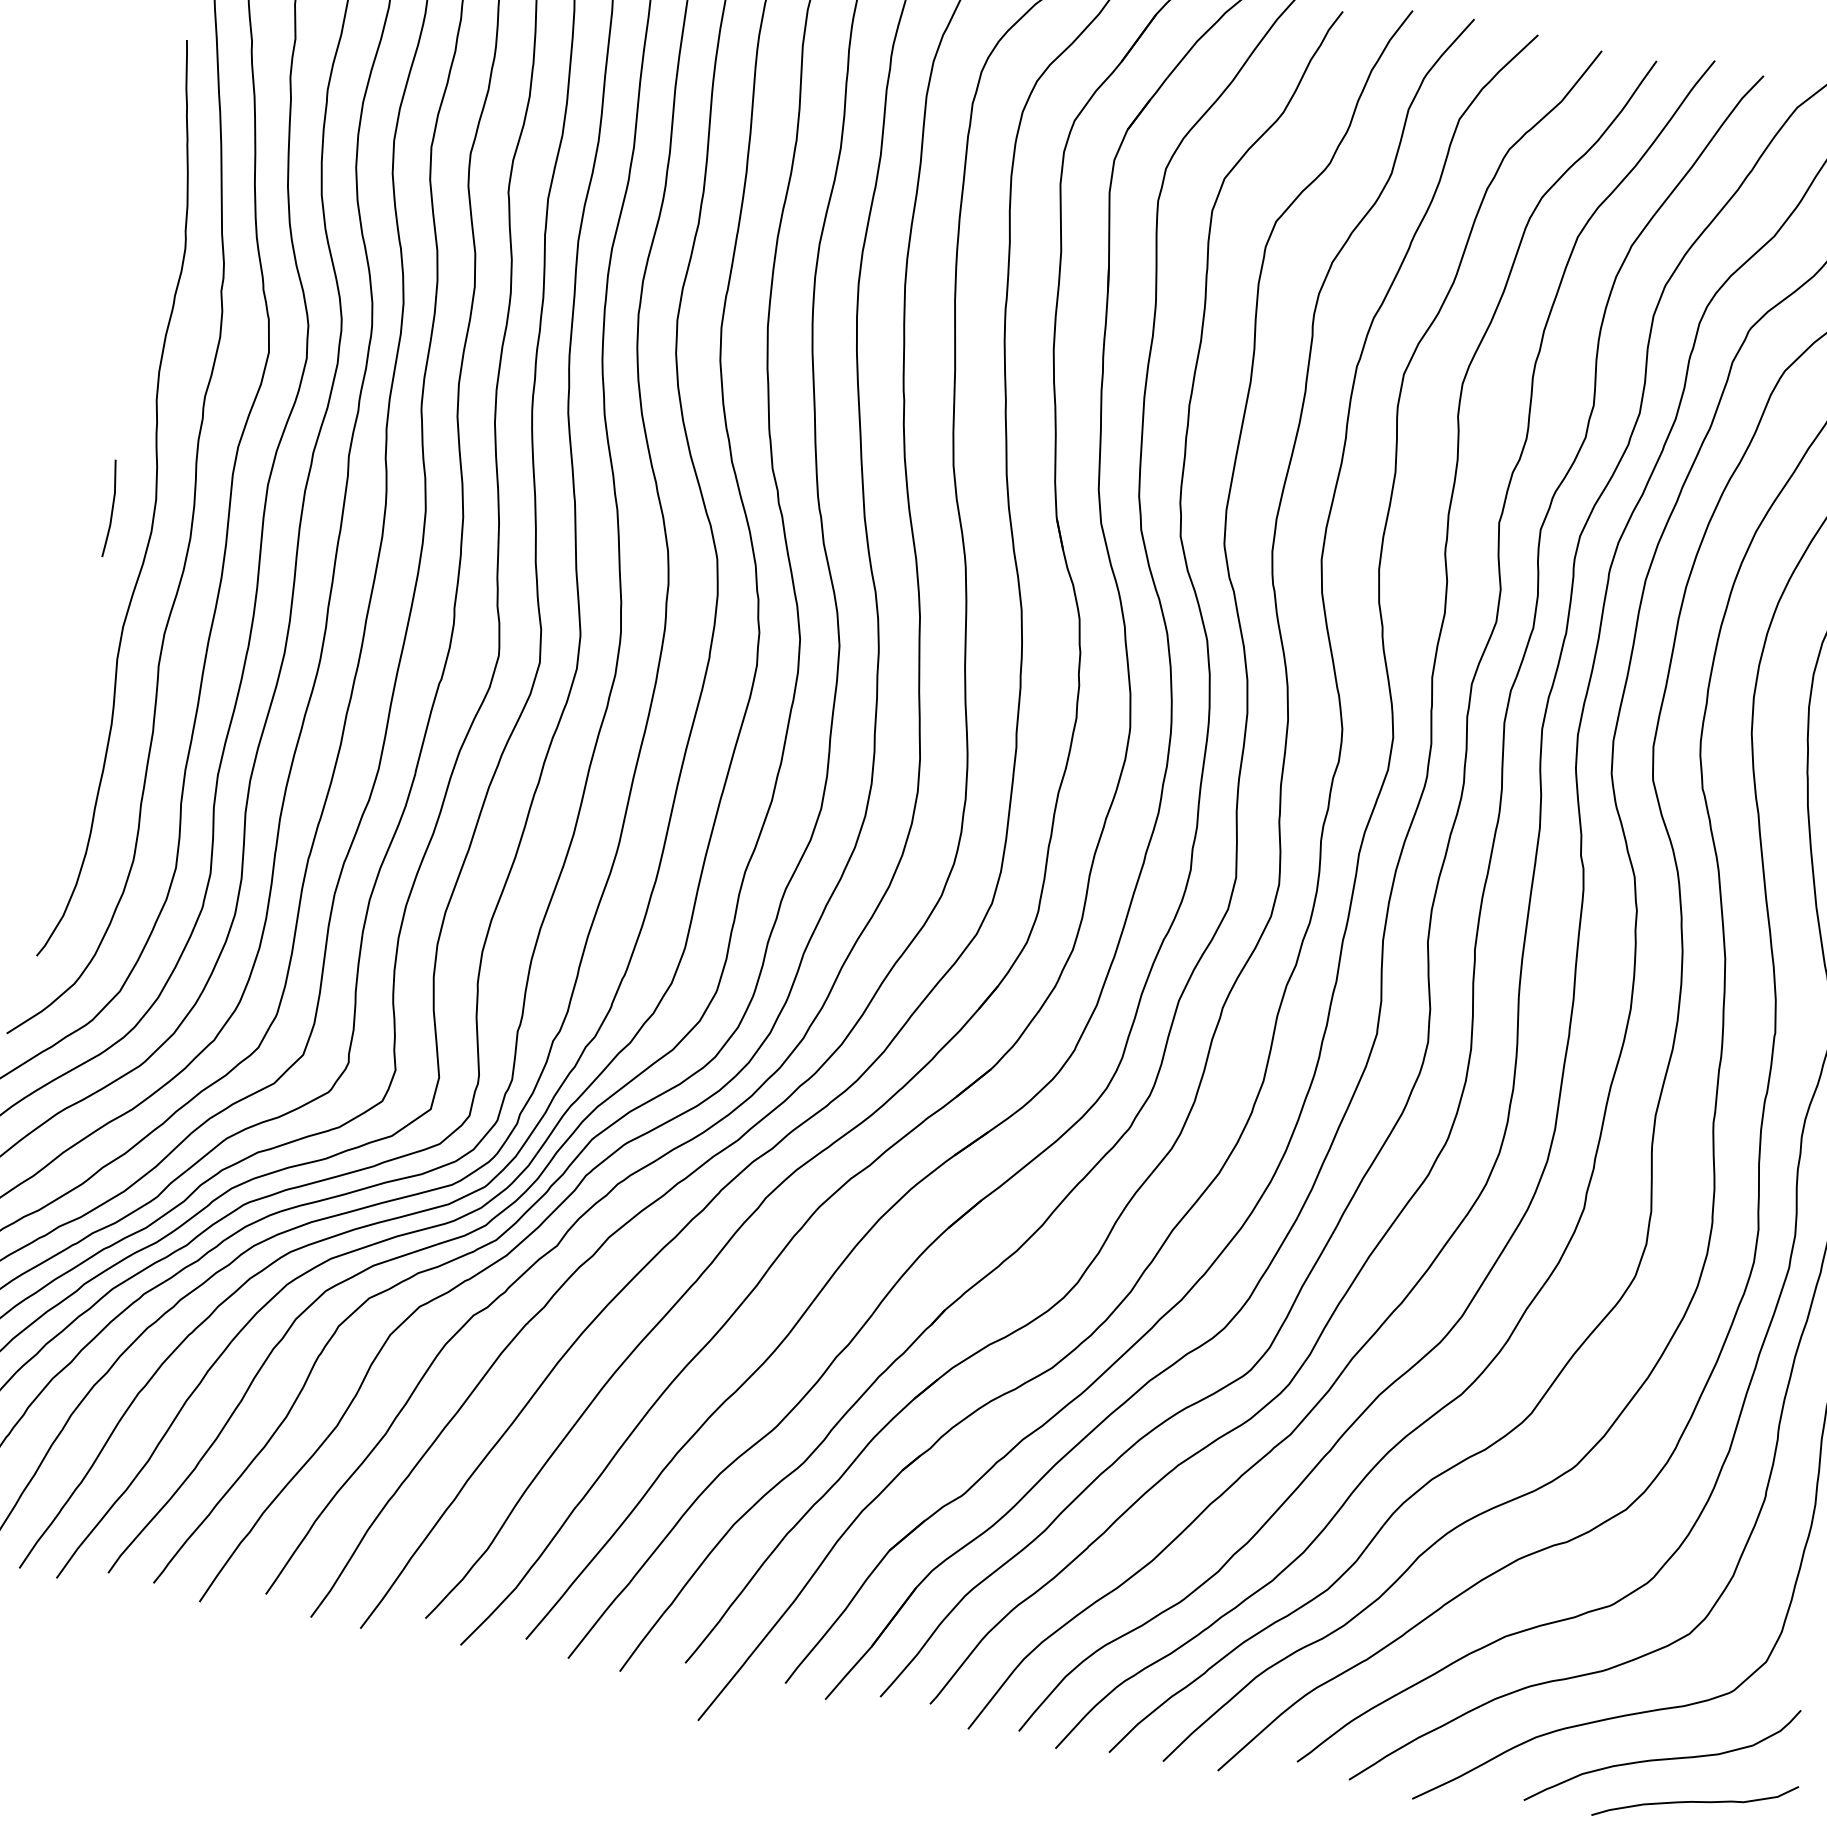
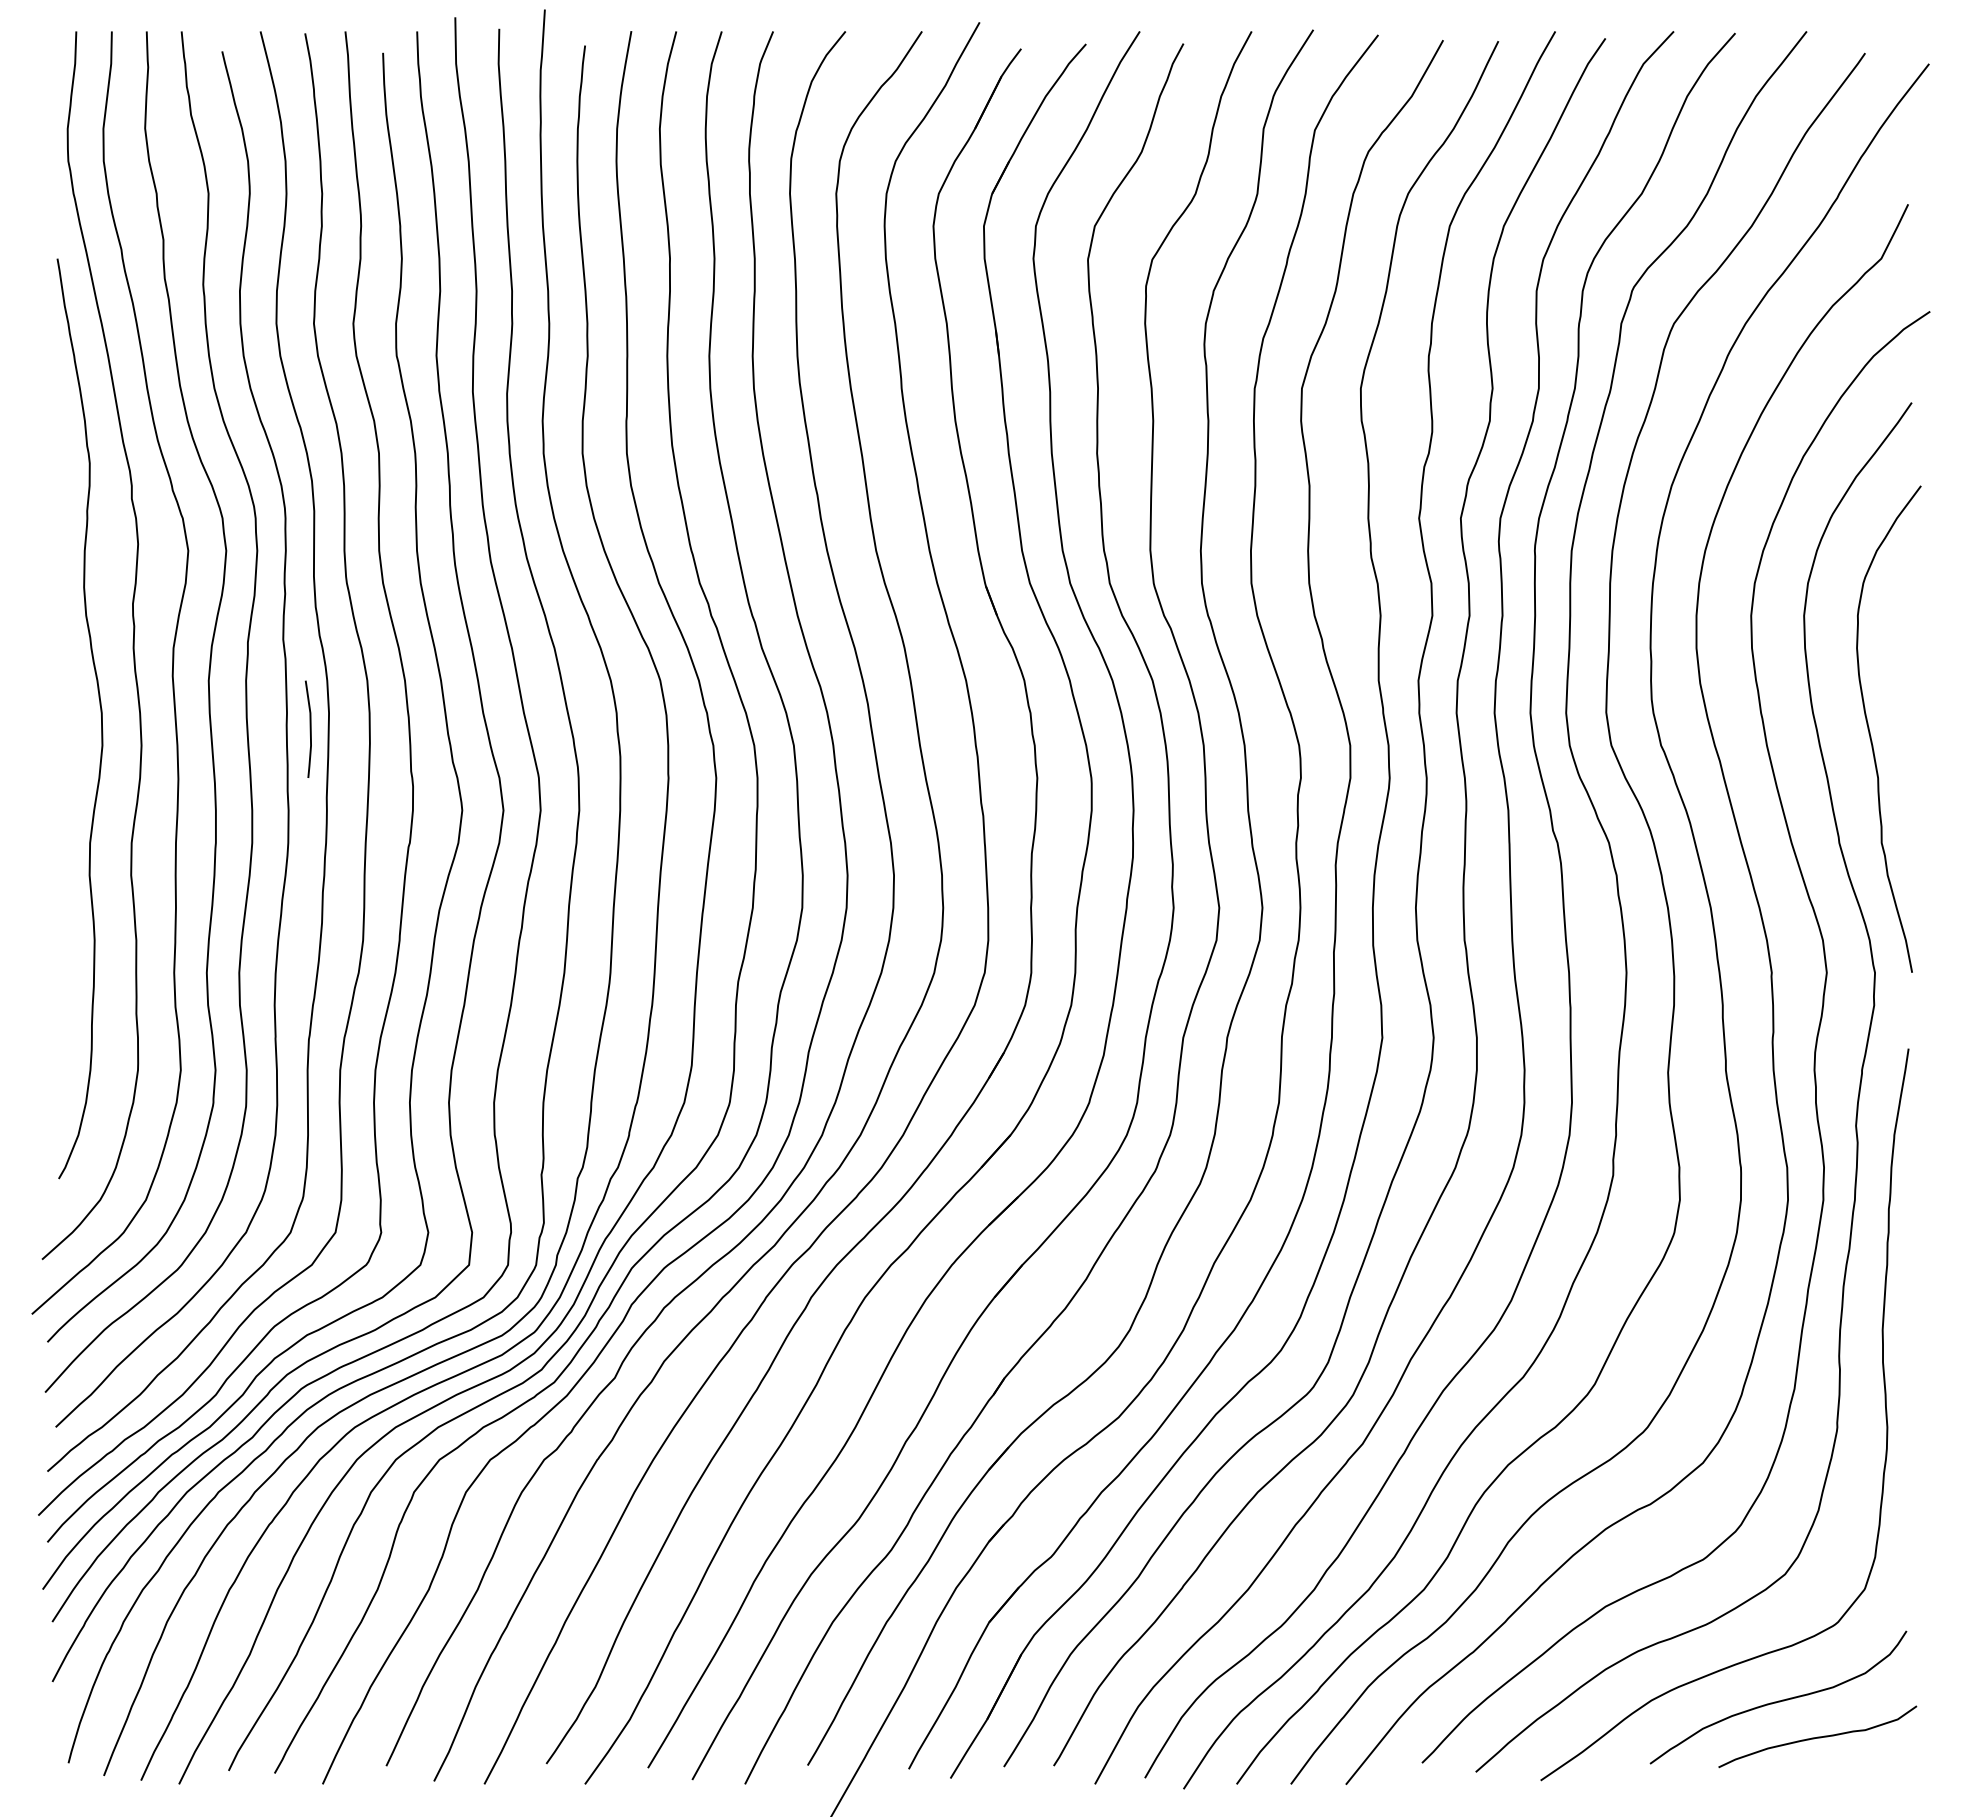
line: (111, 507) -> (309, 728), moved

